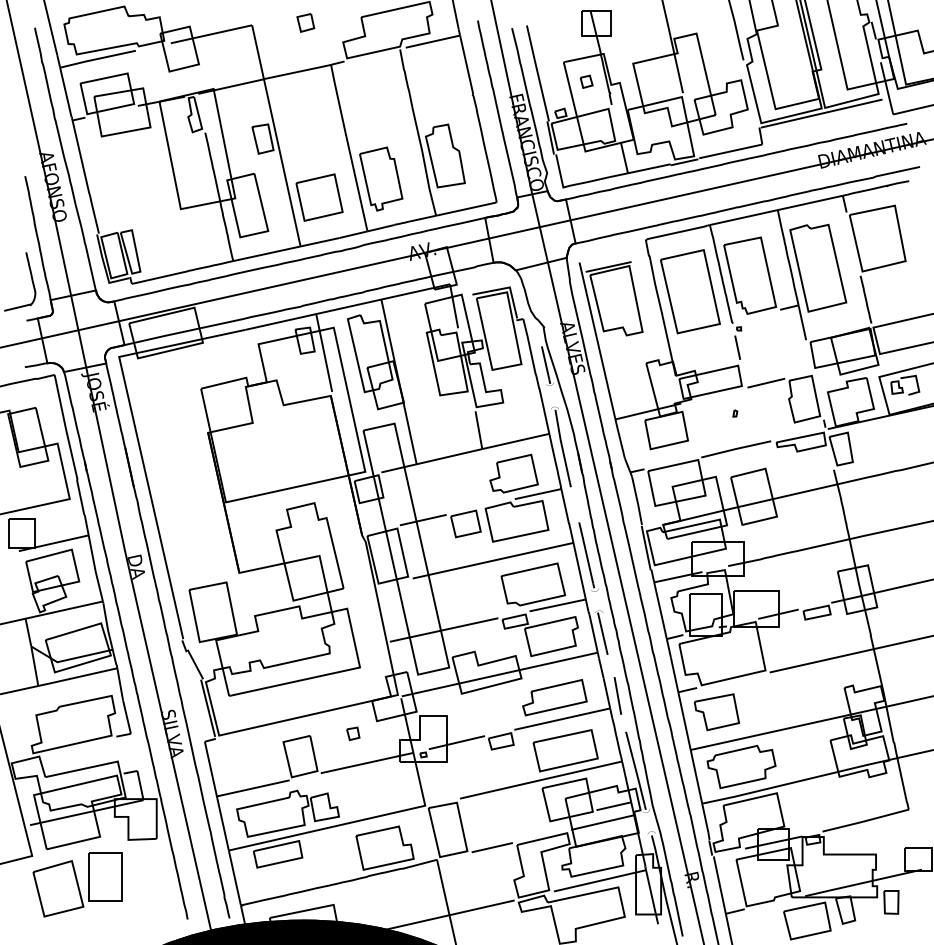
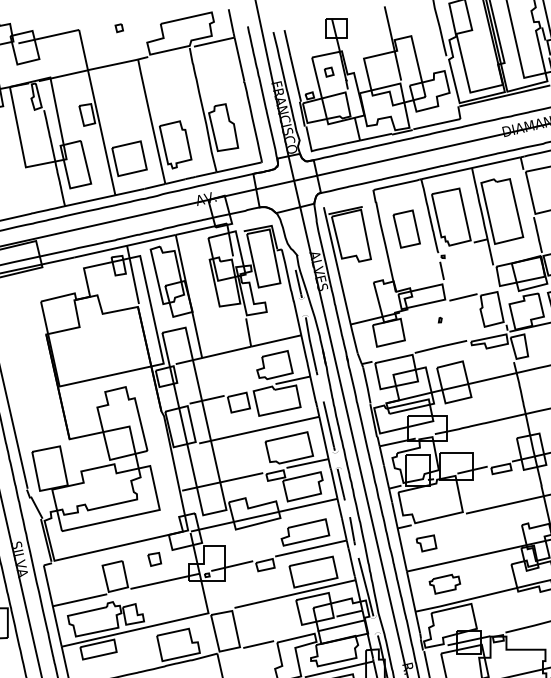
part: (305, 22) -> (119, 27), size x0.6
part: (690, 291) -> (406, 228), size x0.6
part: (716, 712) -> (426, 543), size x0.6
part: (353, 733) -> (154, 559), size x1.4
part: (741, 766) -> (444, 583), size x0.6

